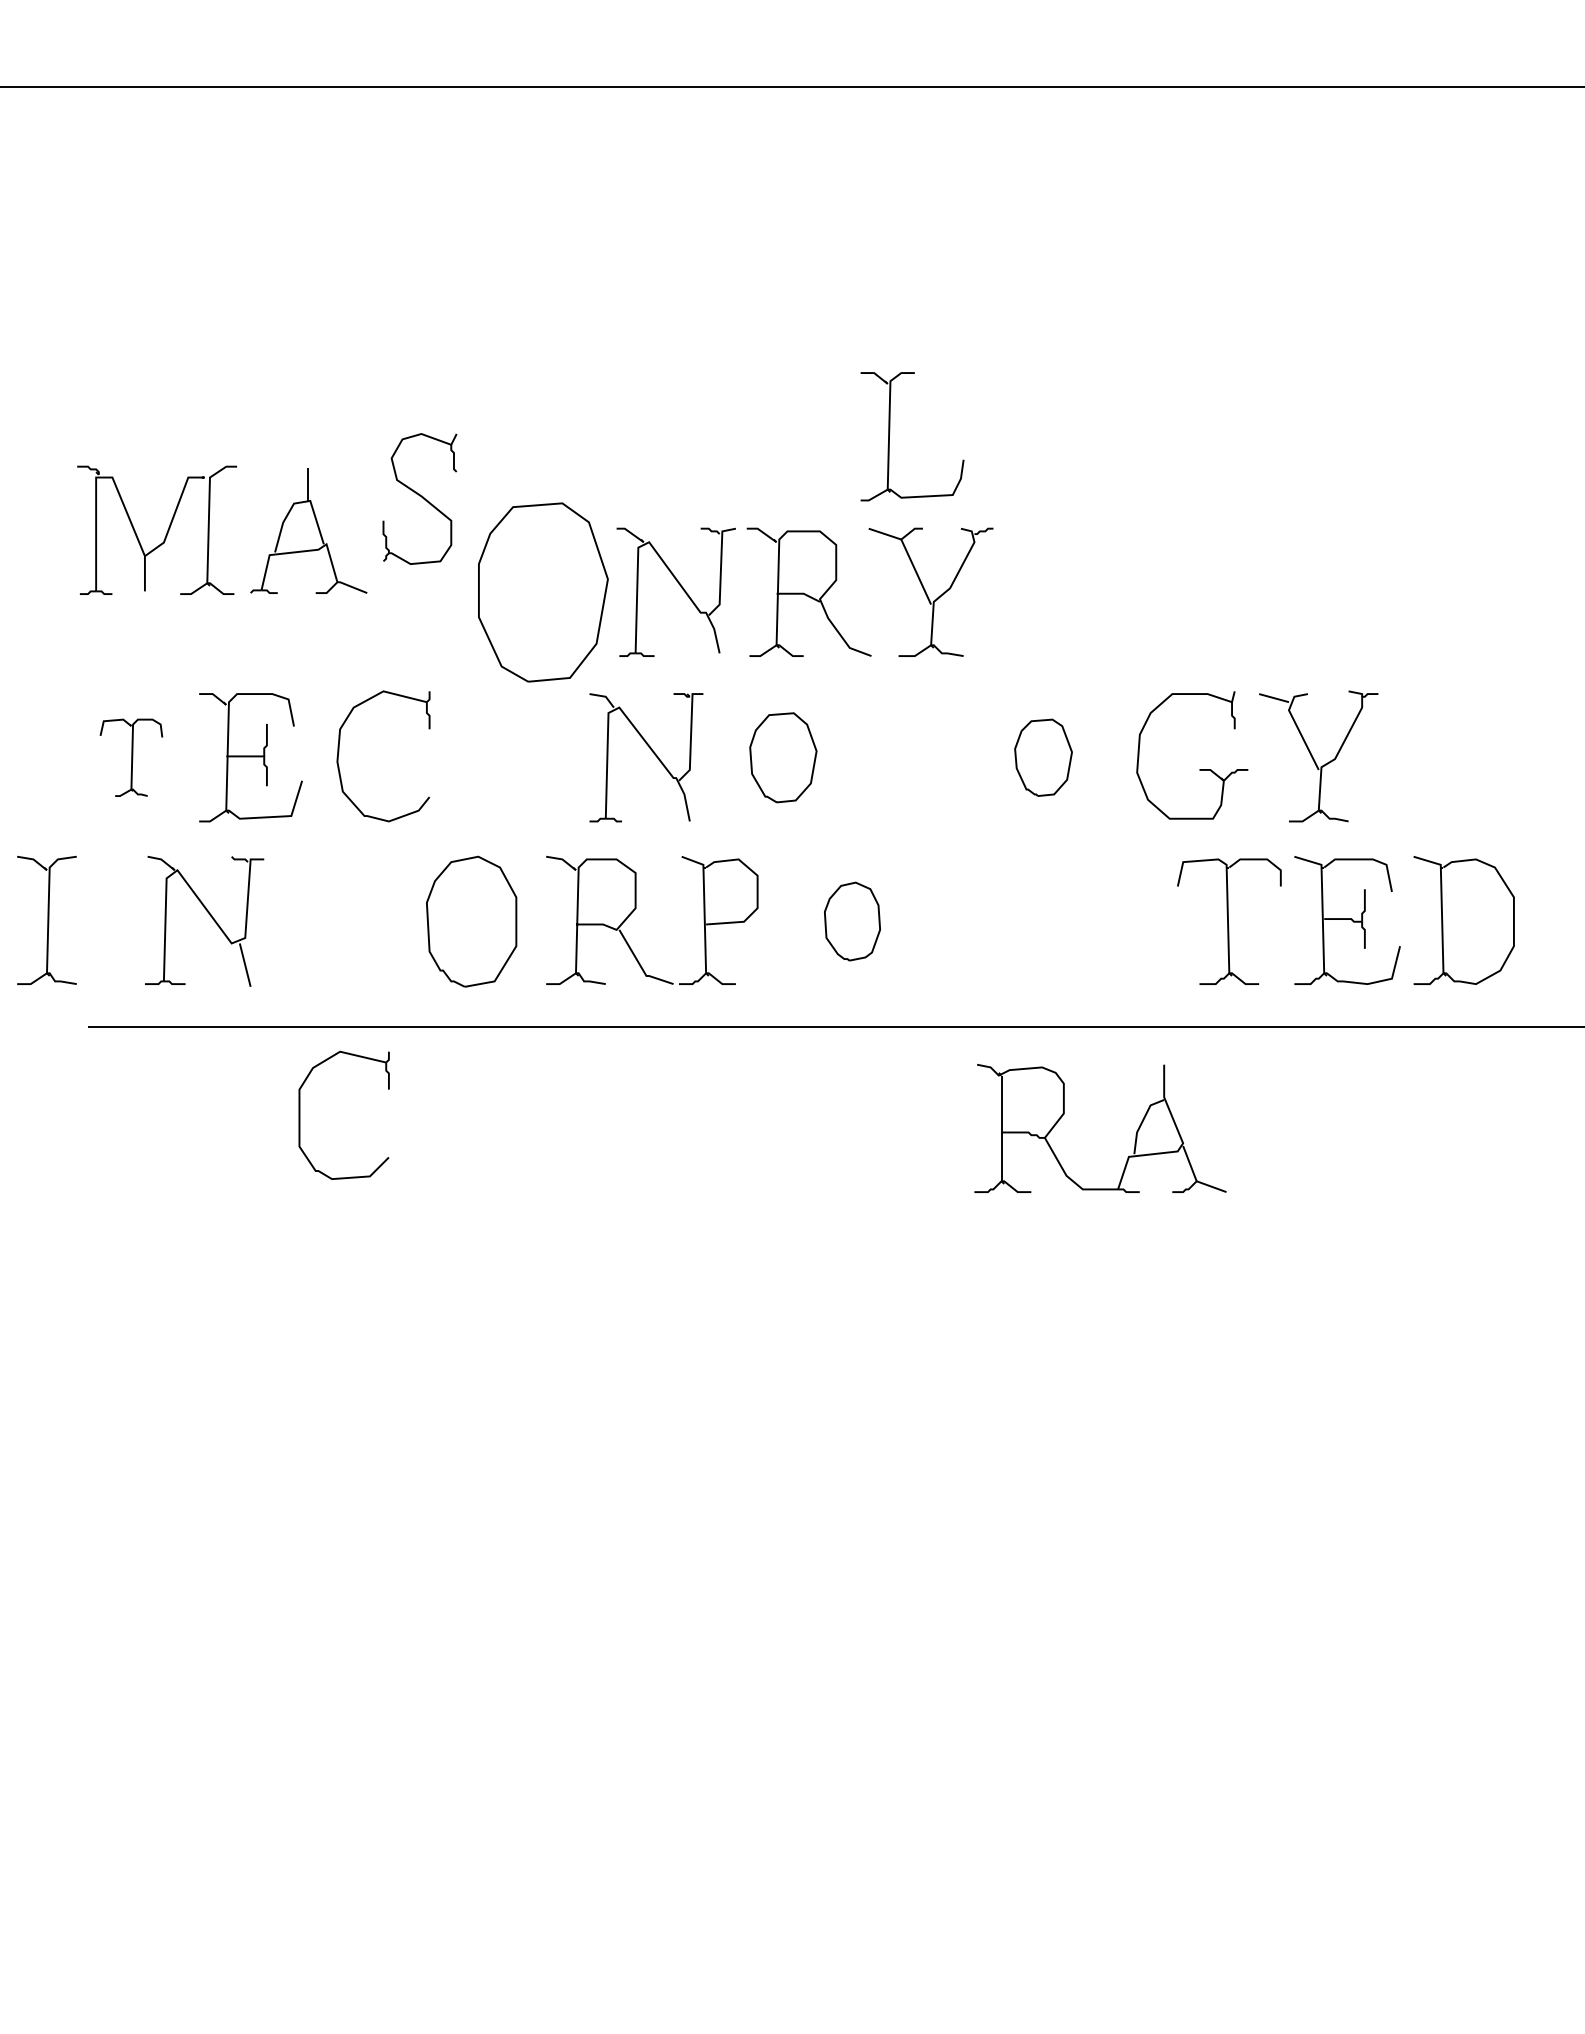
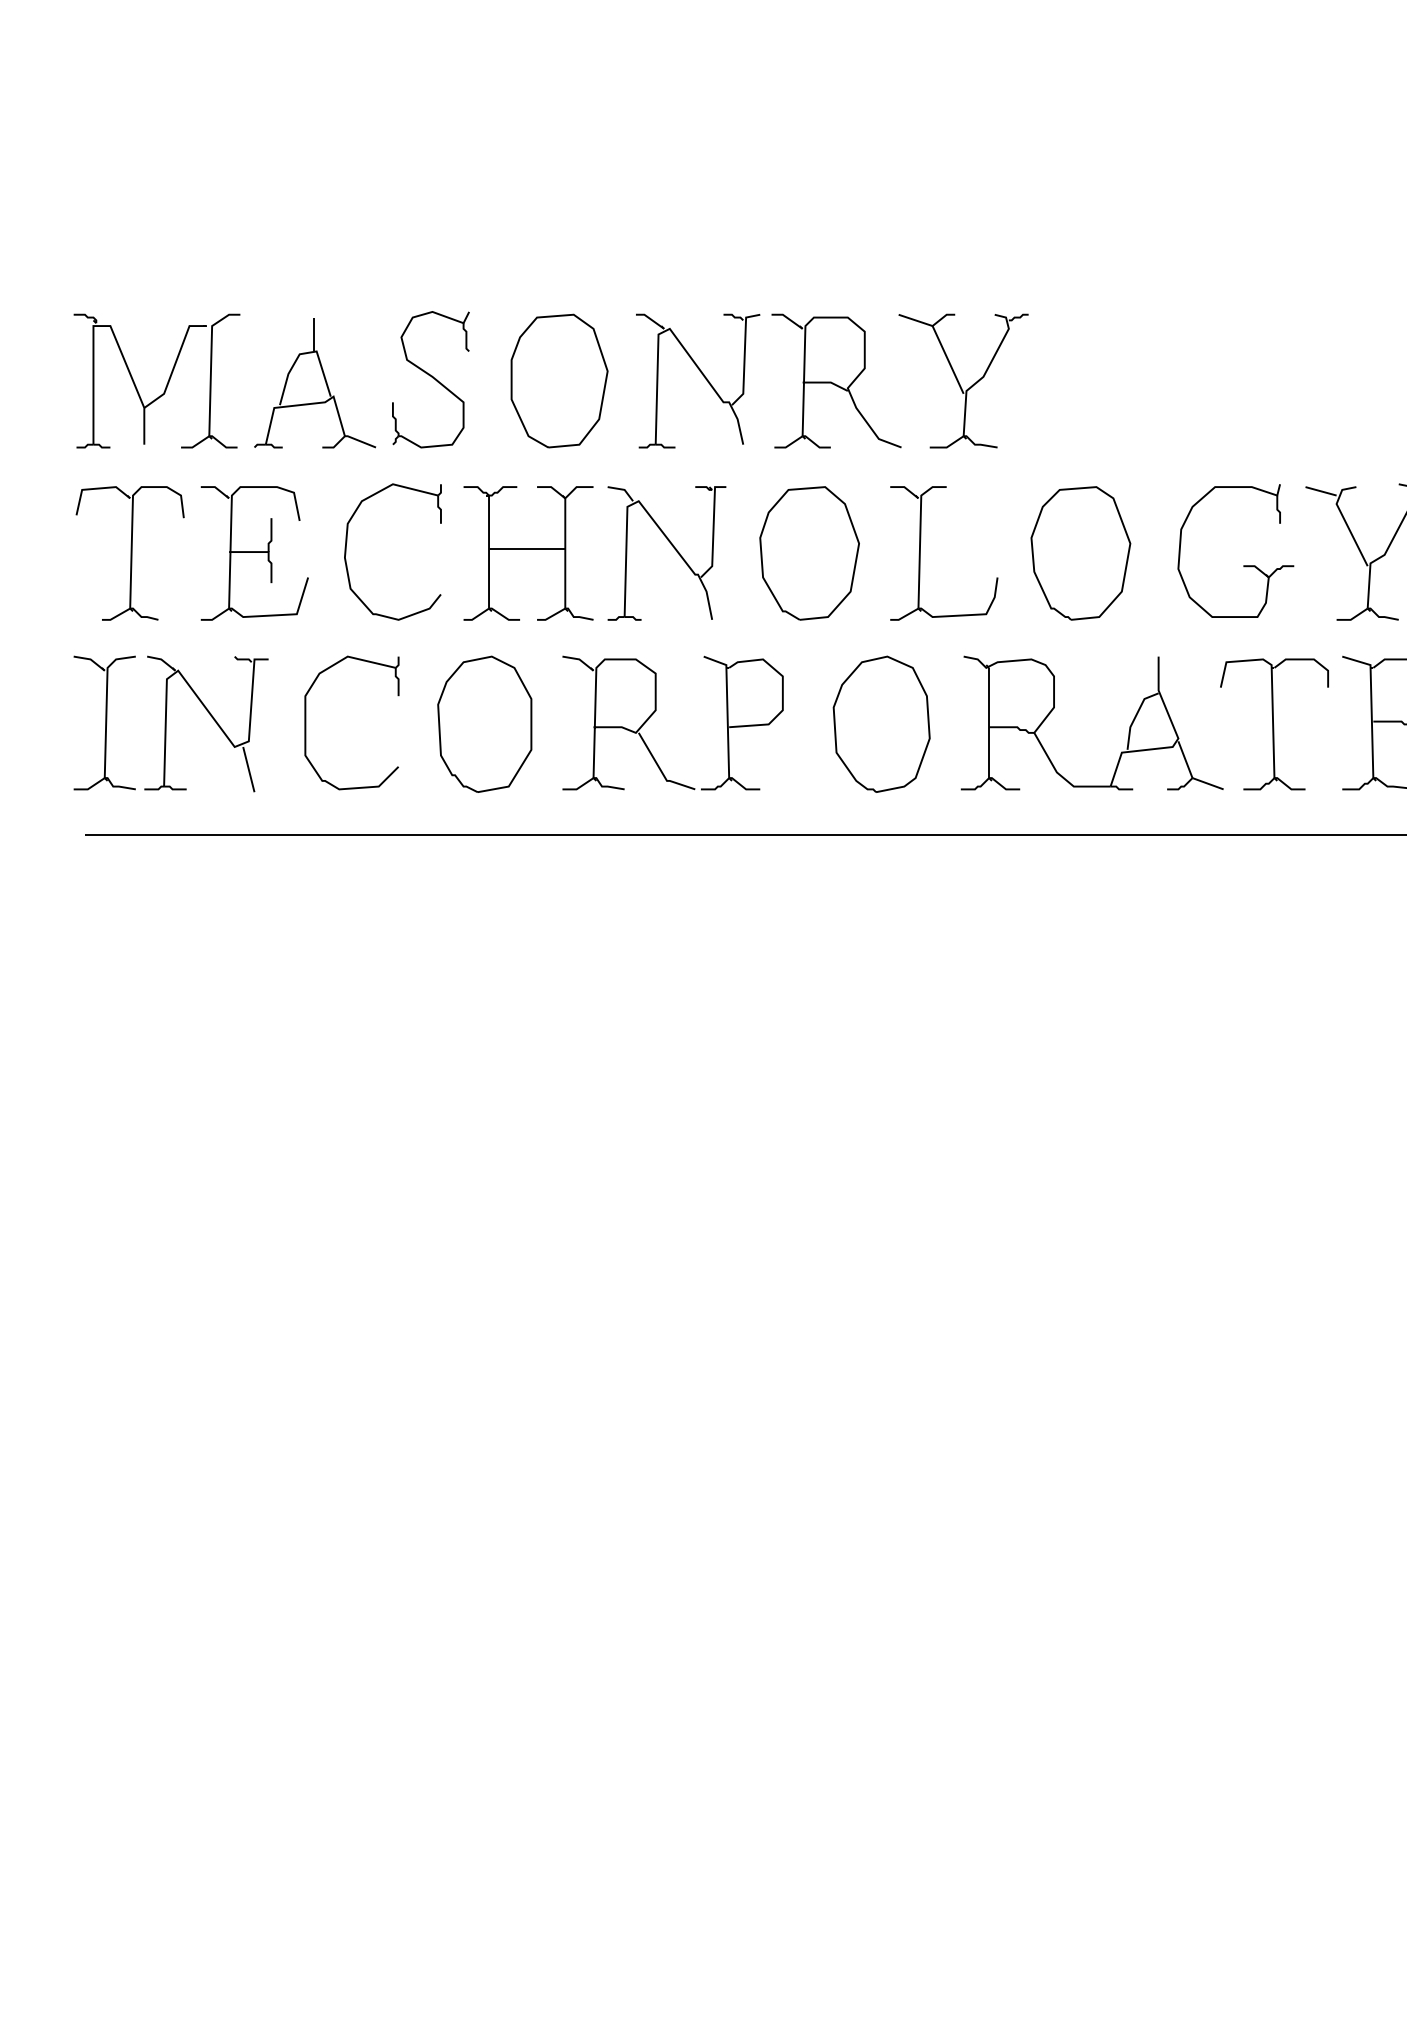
part: (890, 432) -> (921, 549), moved
part: (419, 498) -> (430, 379), moved
part: (308, 530) -> (314, 382), moved
part: (166, 532) -> (166, 383), moved
part: (543, 591) -> (559, 380), size x0.71
part: (131, 757) -> (130, 553), size x1.67
part: (513, 757) -> (528, 553), added
part: (783, 757) -> (809, 553), size x1.43
part: (1043, 757) -> (1080, 553), size x1.67
part: (46, 919) -> (104, 722), moved
part: (852, 921) -> (881, 724), size x1.67
part: (300, 1114) -> (306, 722), moved
part: (1135, 1134) -> (1128, 729), moved

